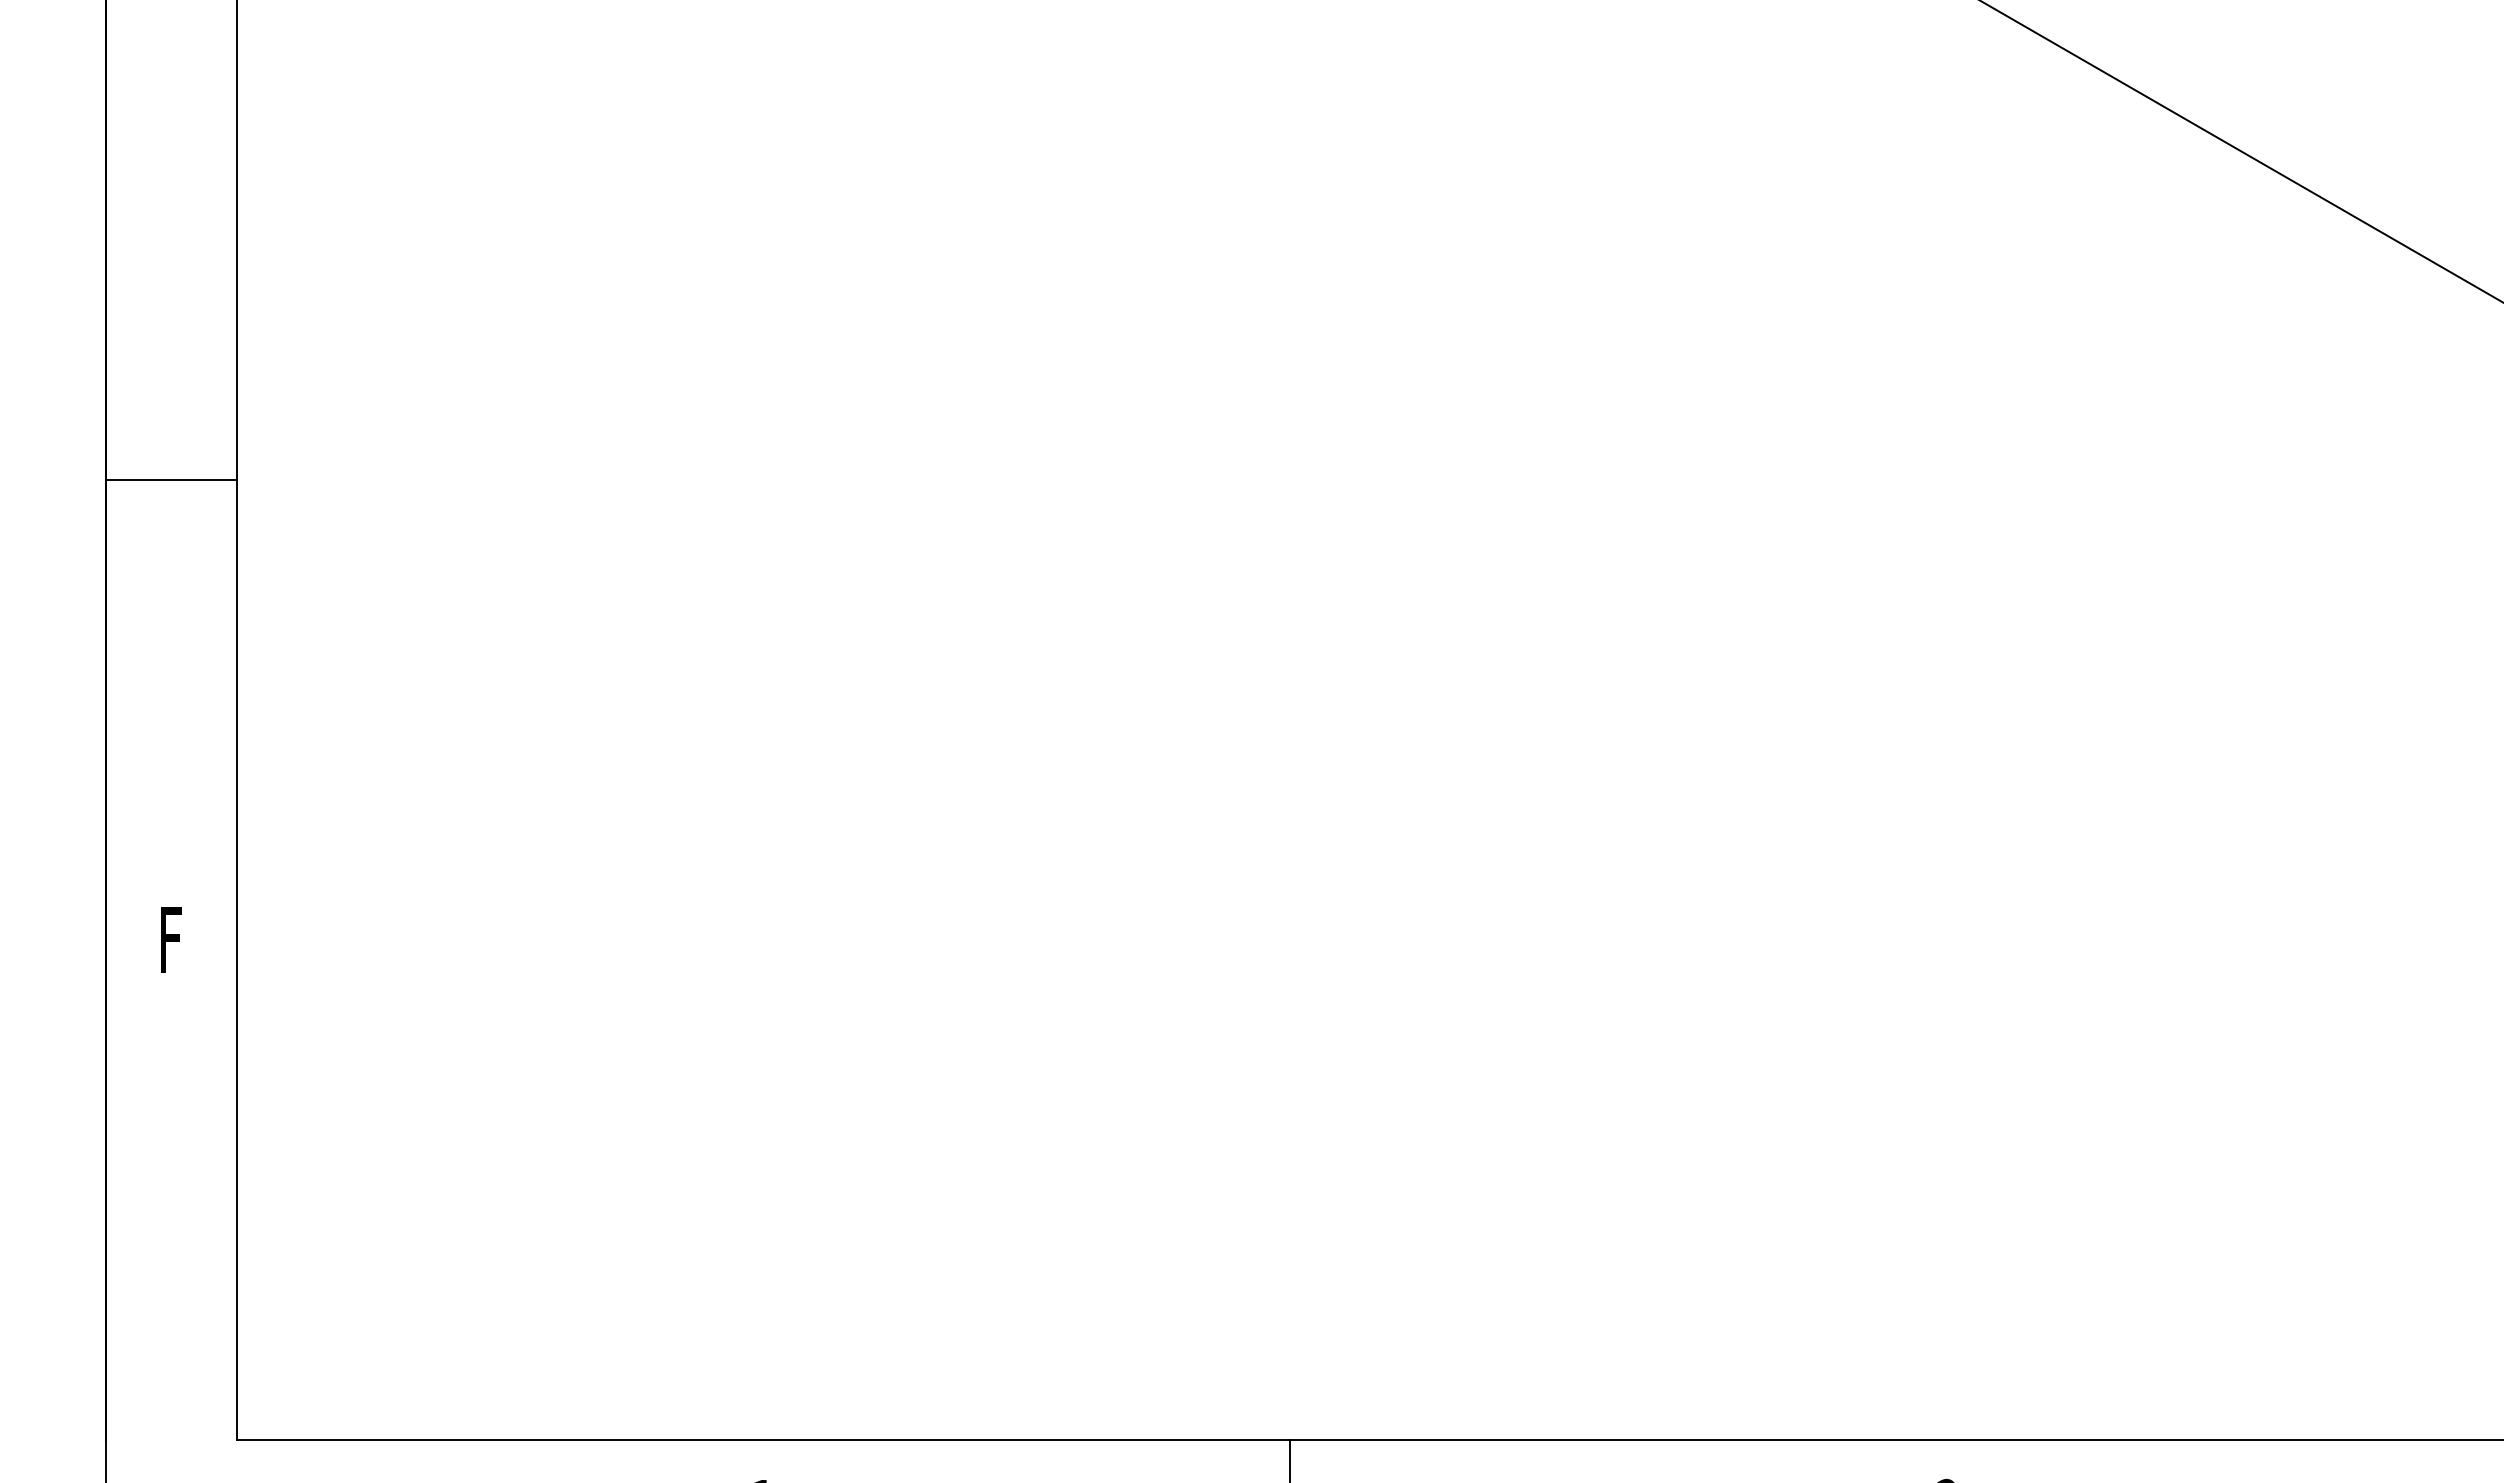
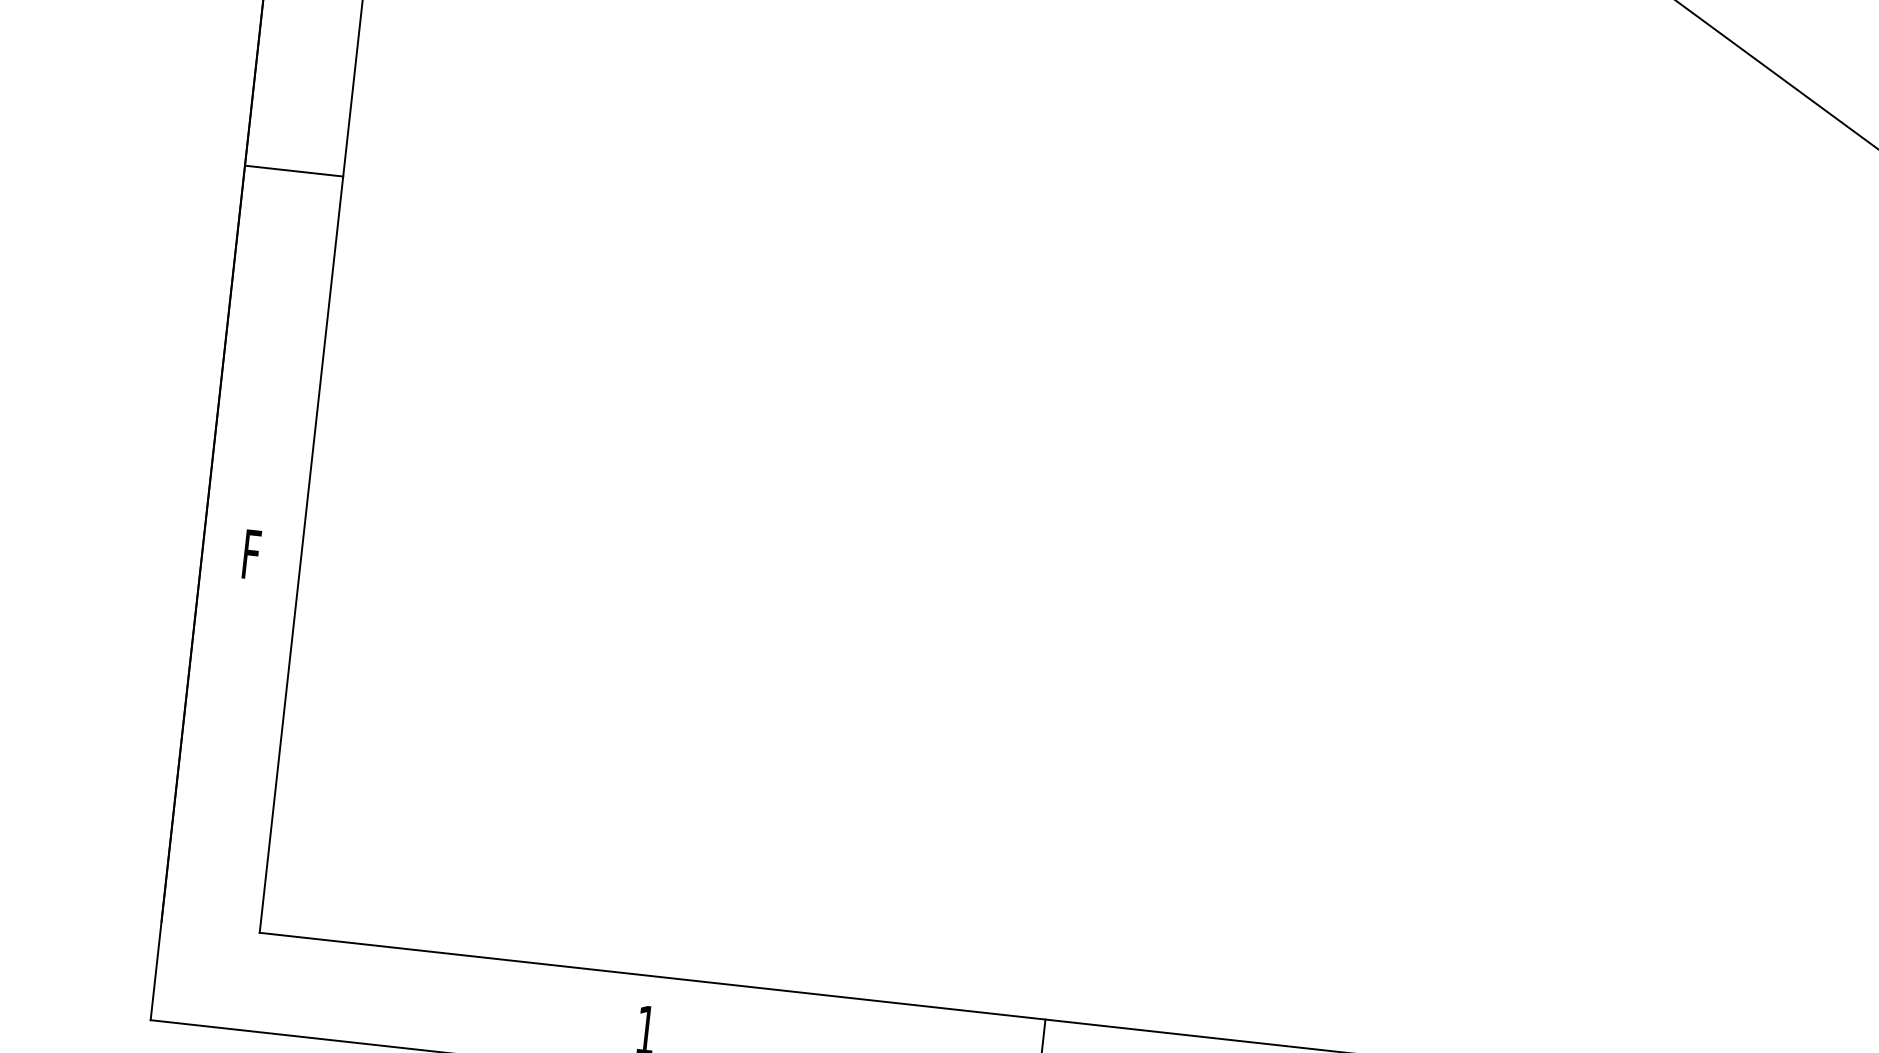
line: (171, 480) -> (294, 171), moved

